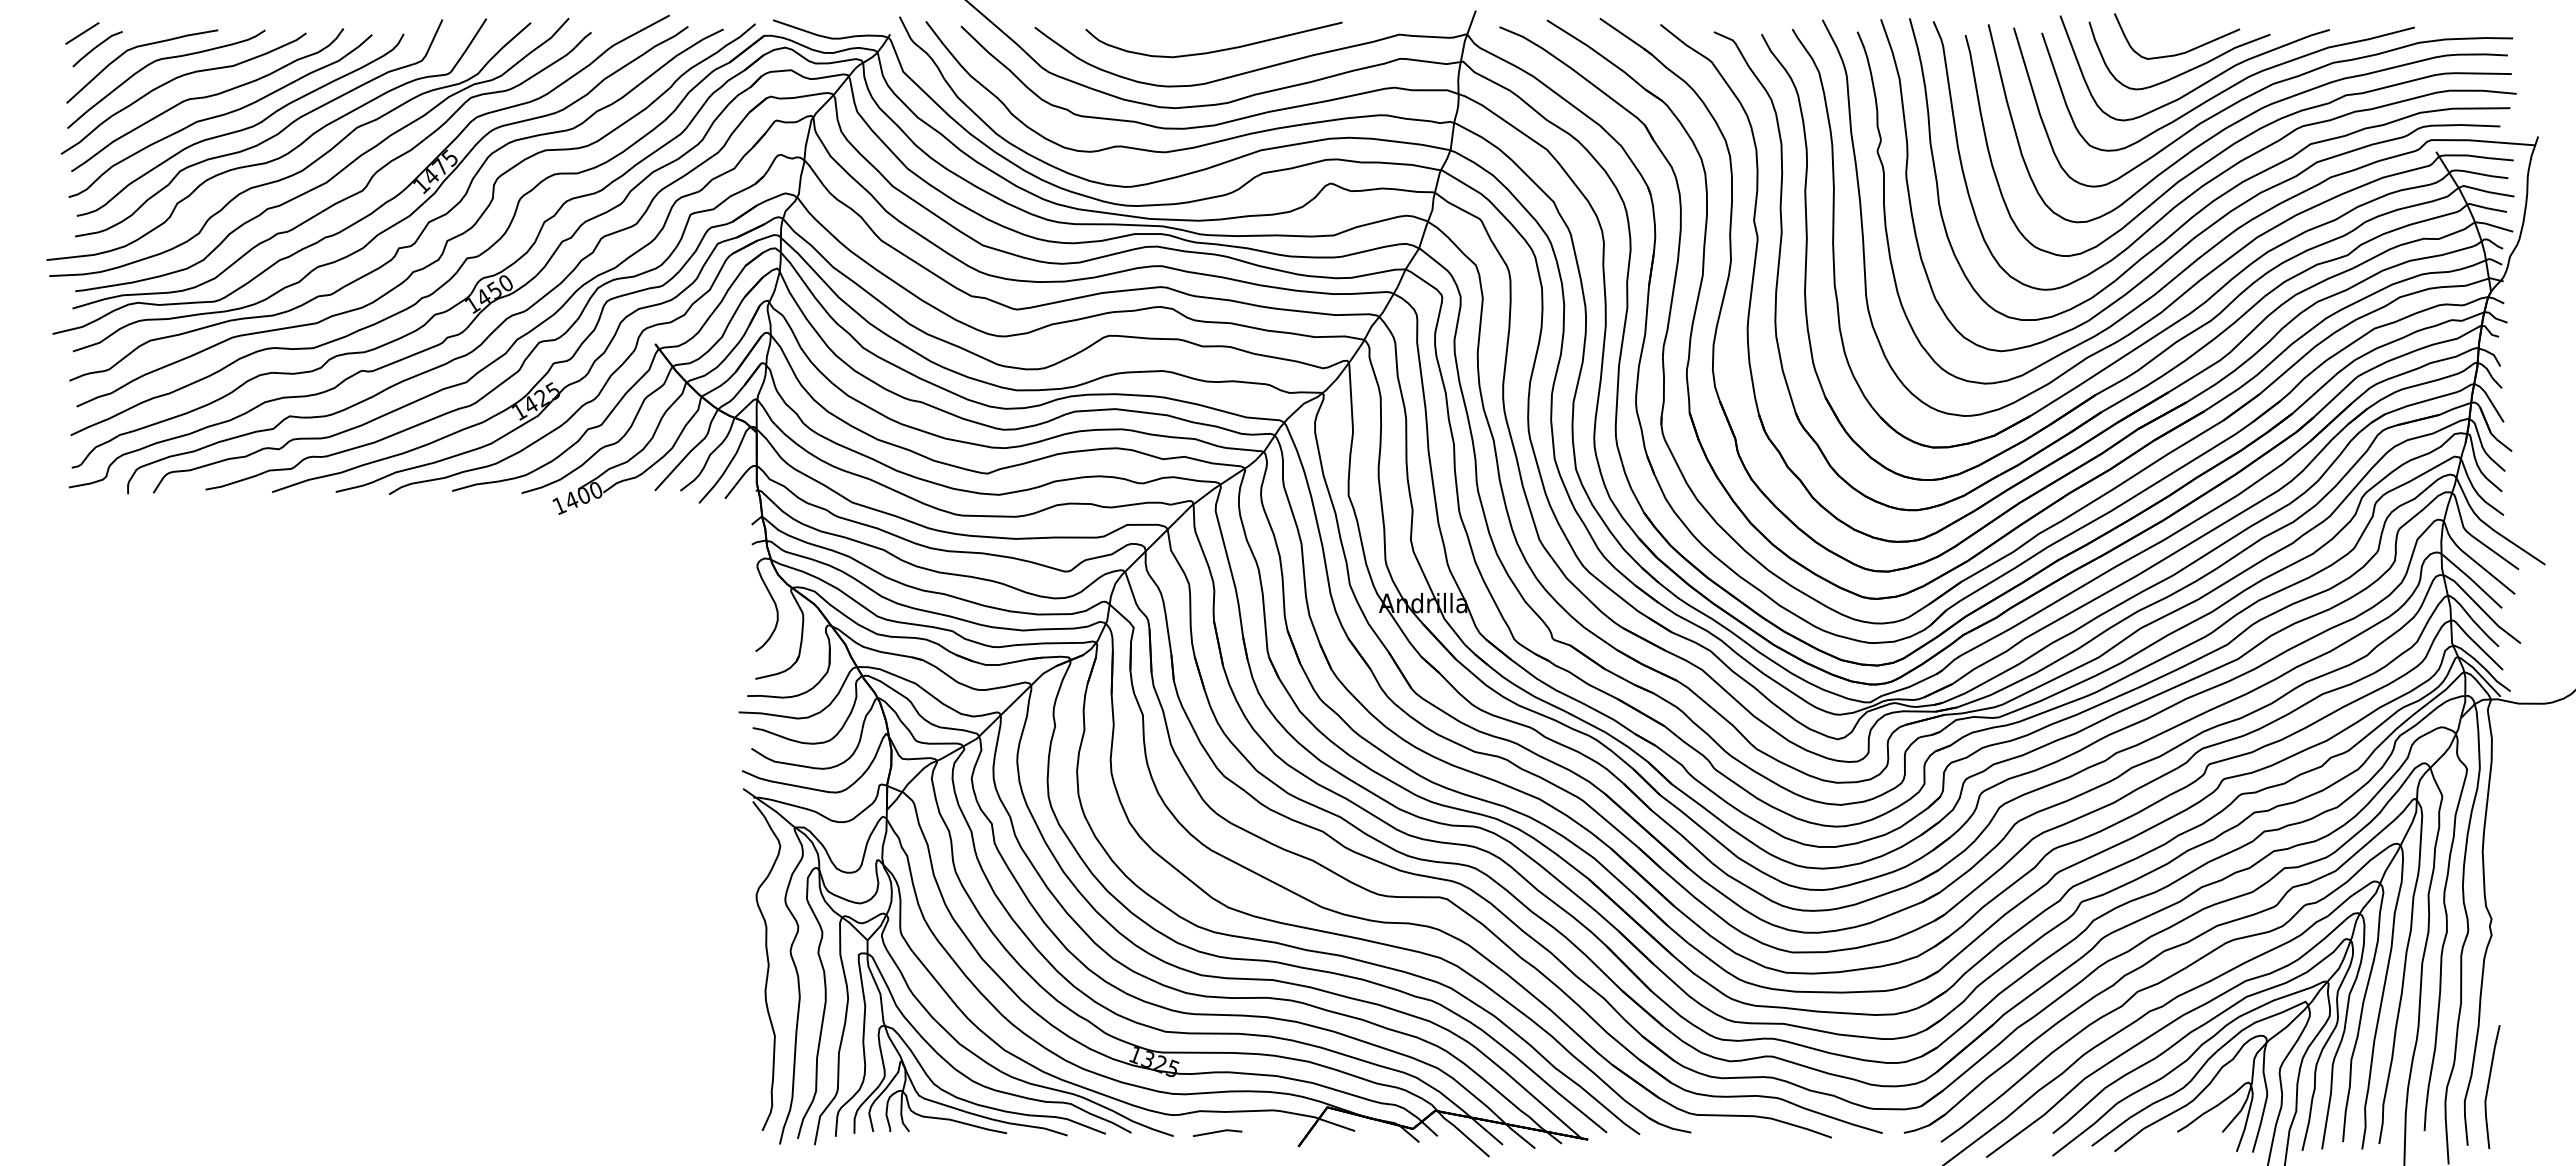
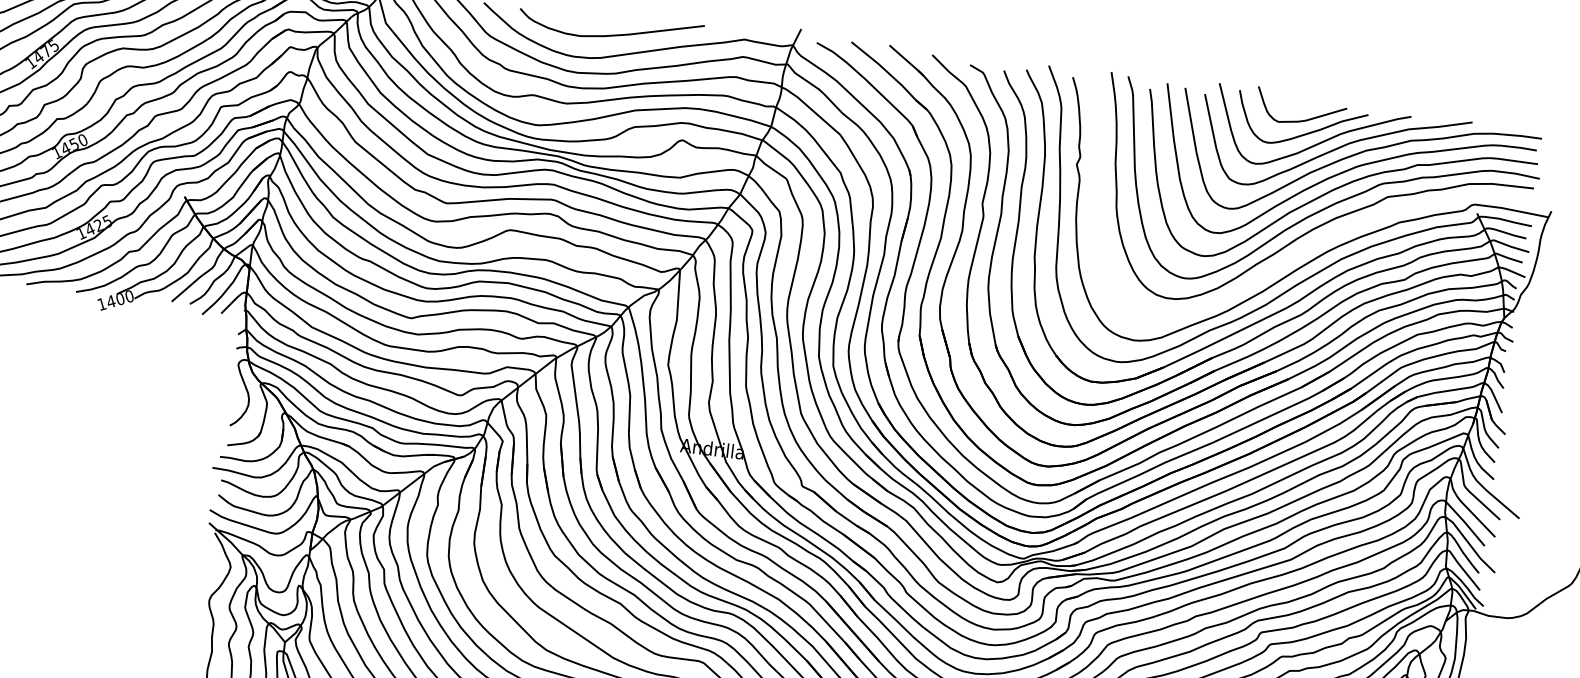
part: (2217, 219) -> (1314, 242), removed

